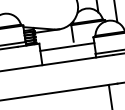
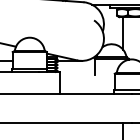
line: (67, 46) -> (87, 79), removed

